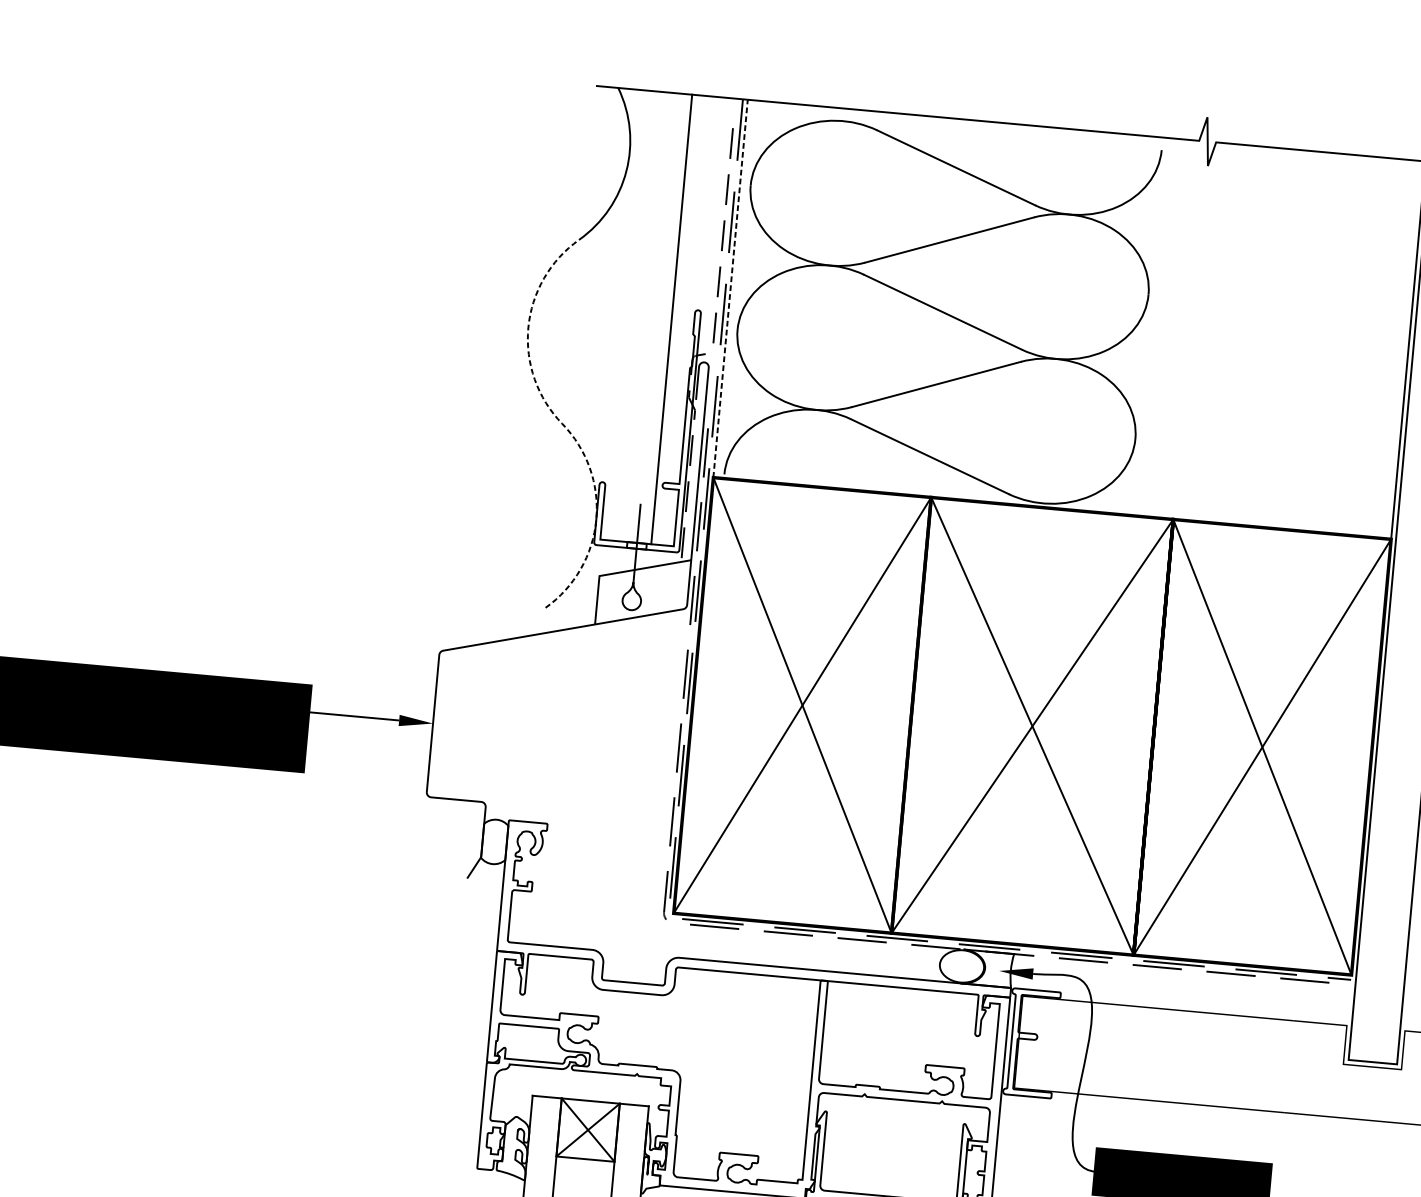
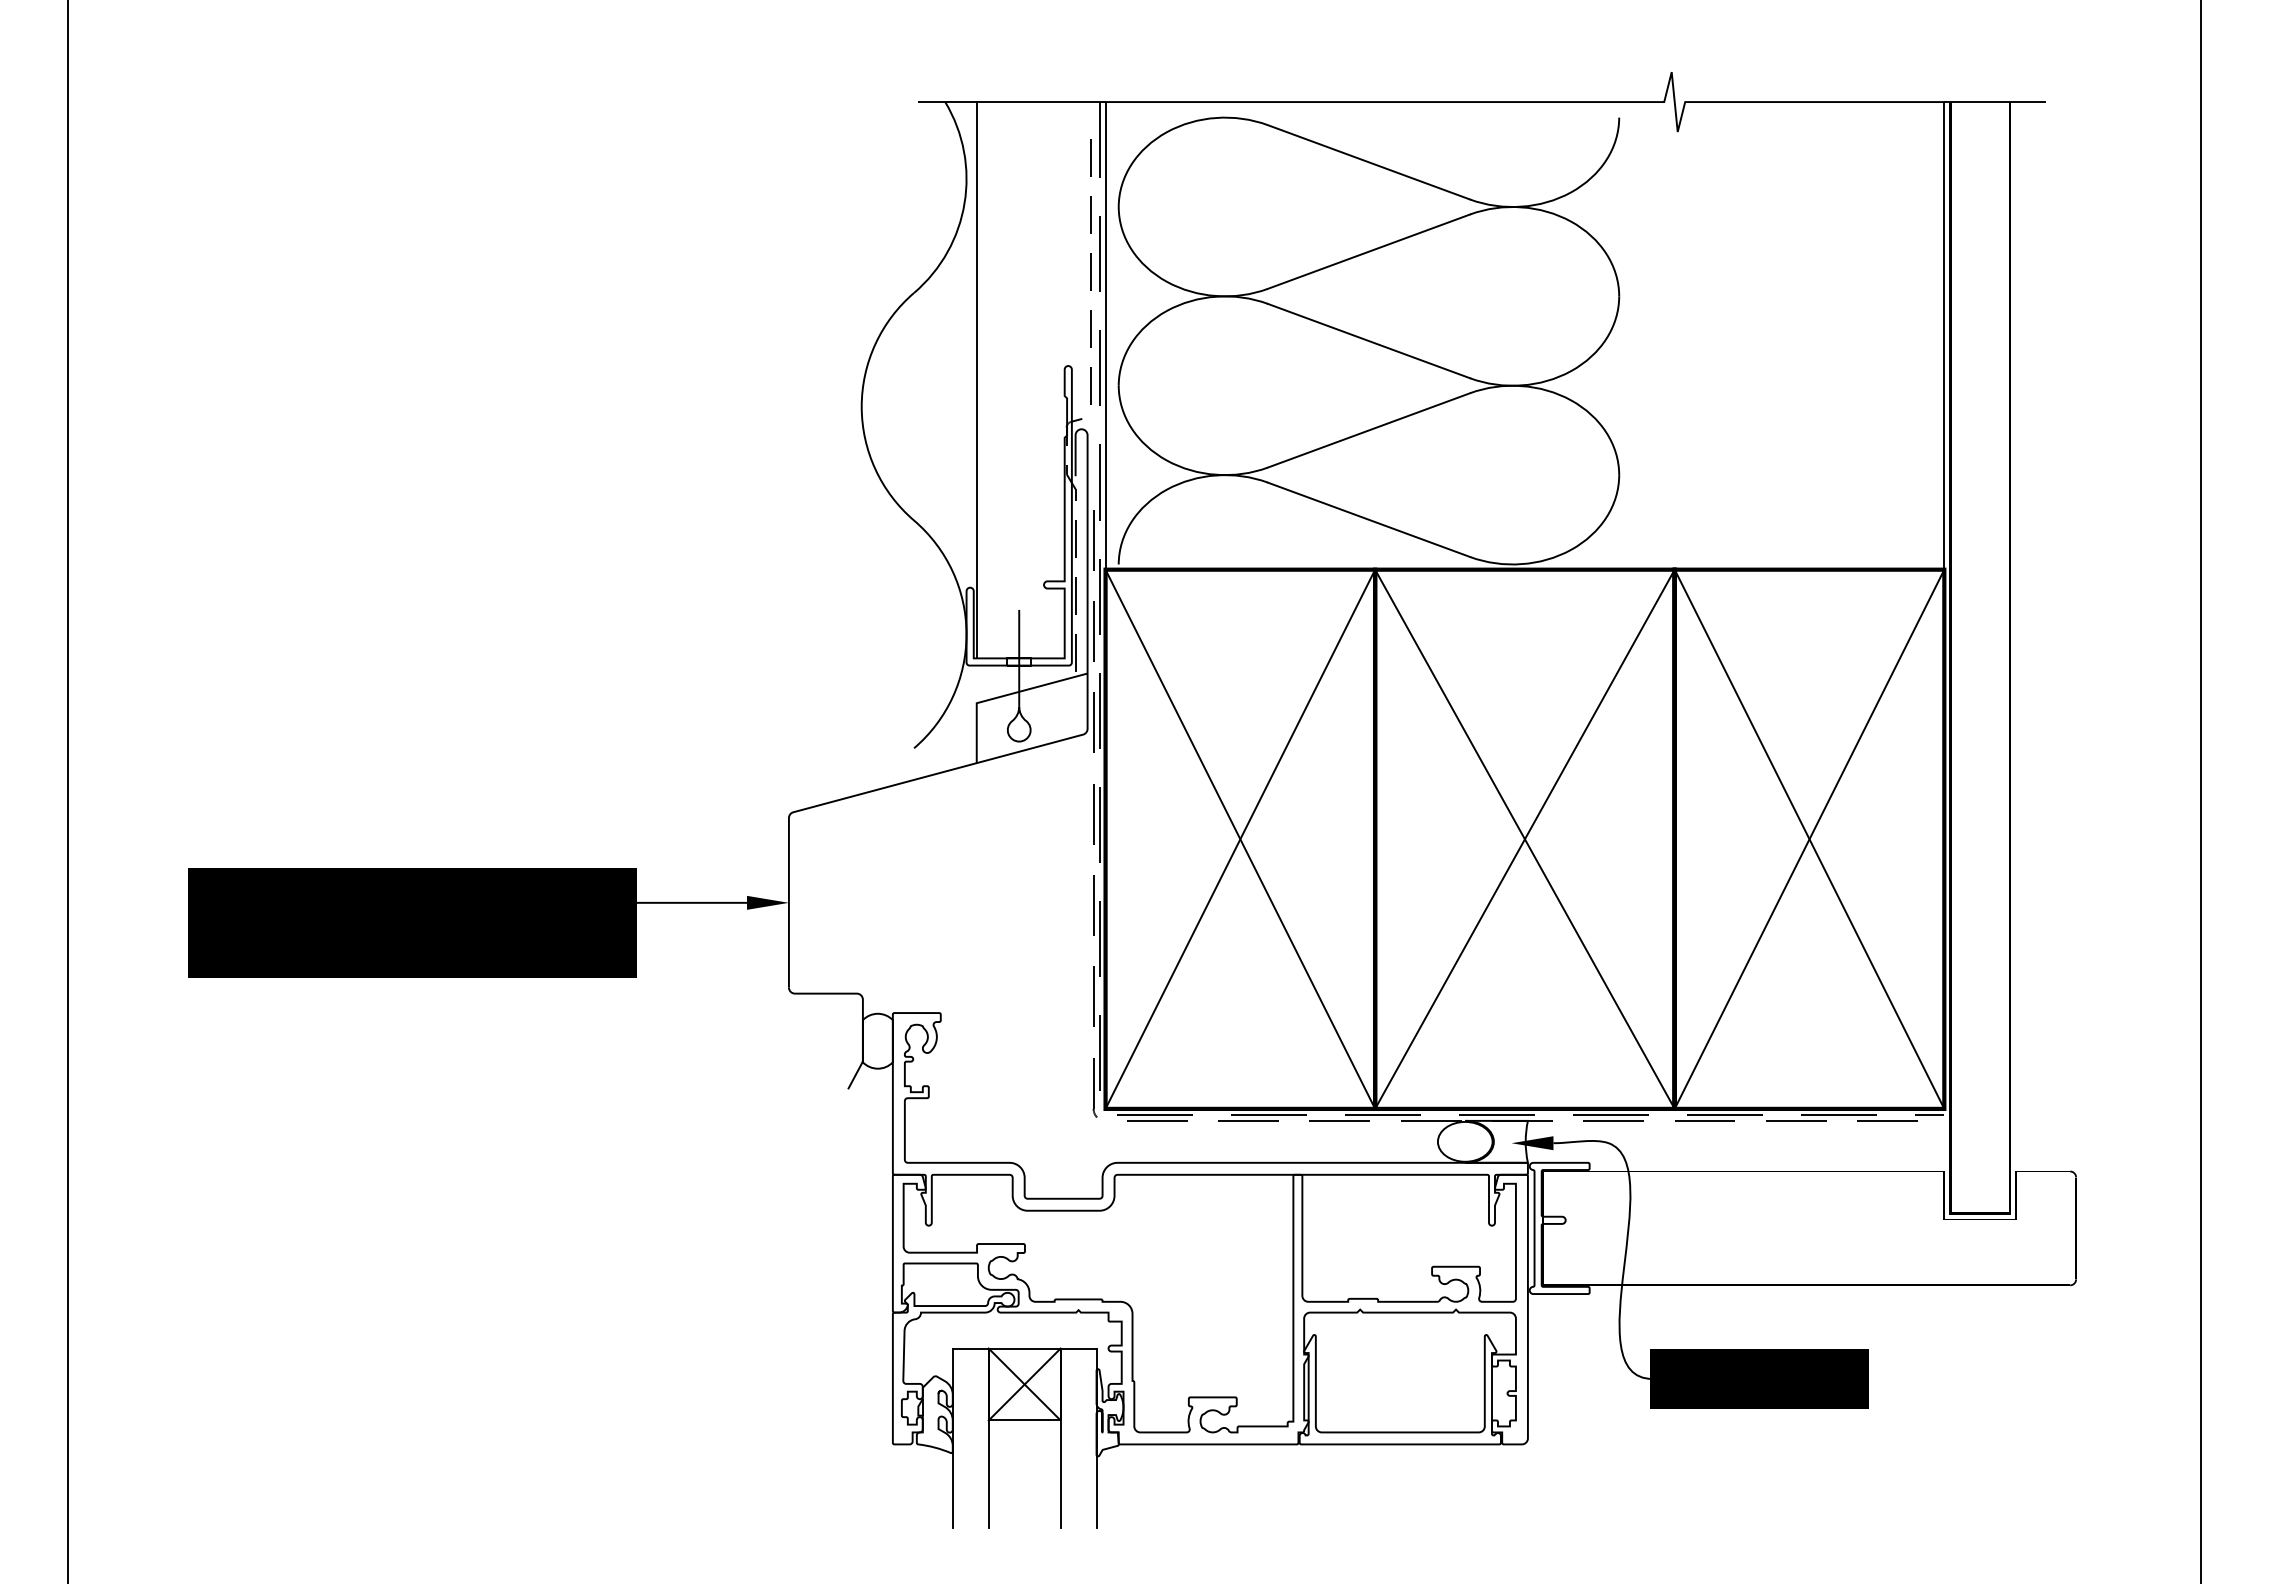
line: (730, 288) -> (1105, 335), dashed -> solid
line: (671, 319) -> (976, 380), moved
line: (562, 423) -> (914, 520), dashed -> solid

